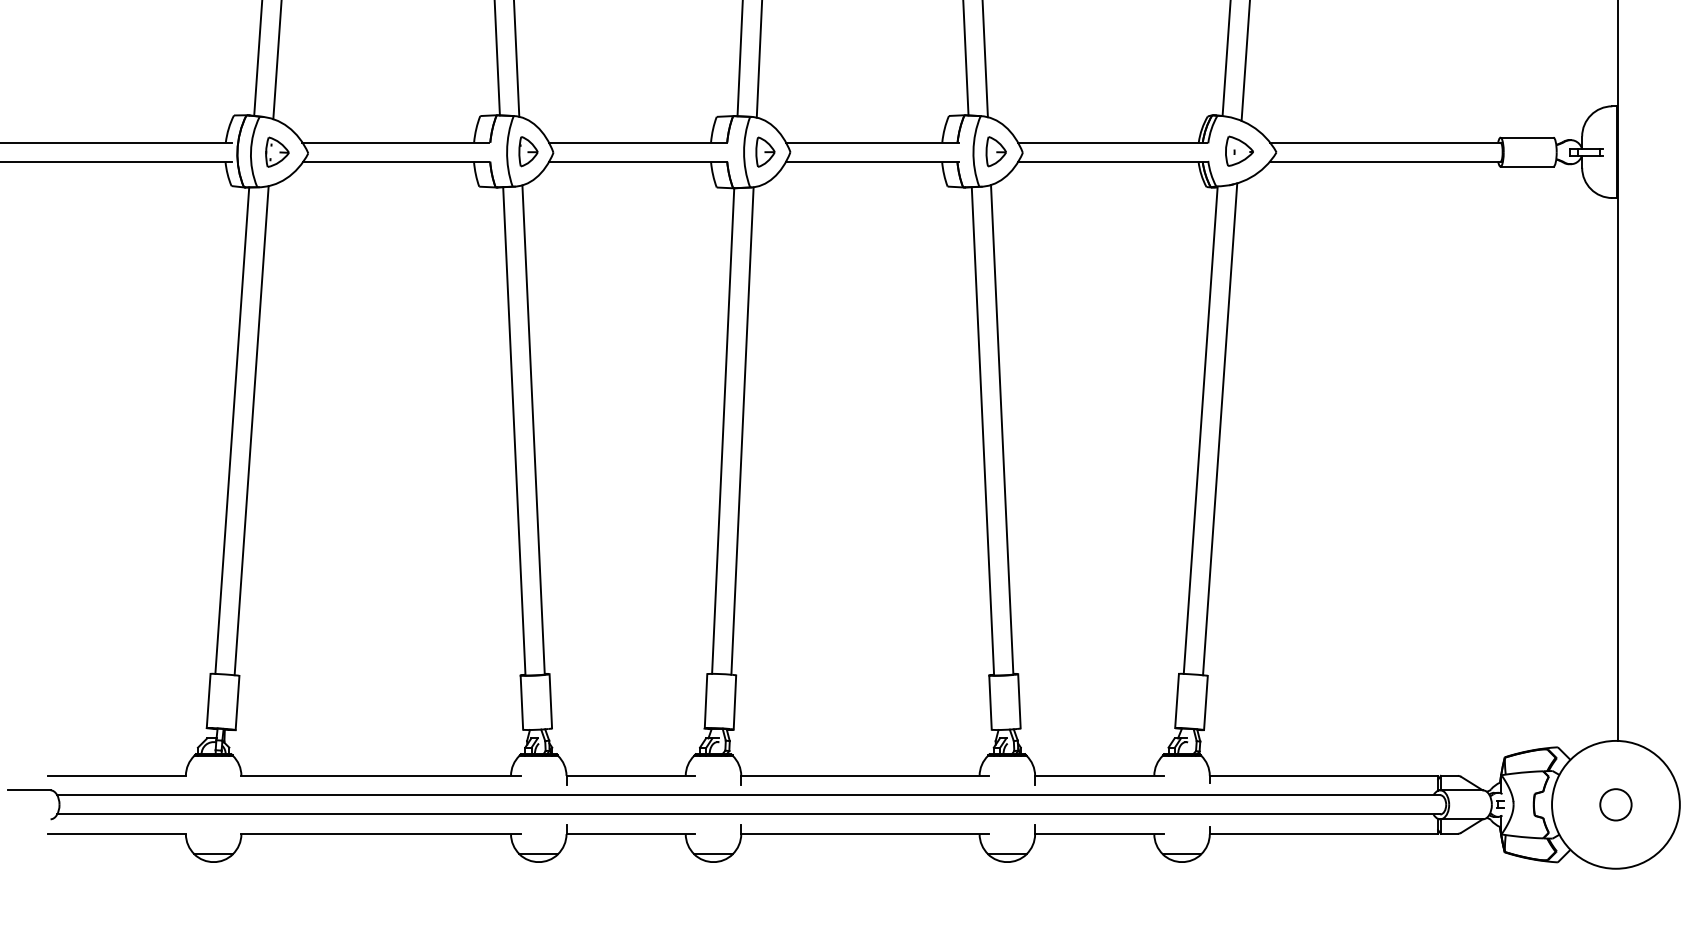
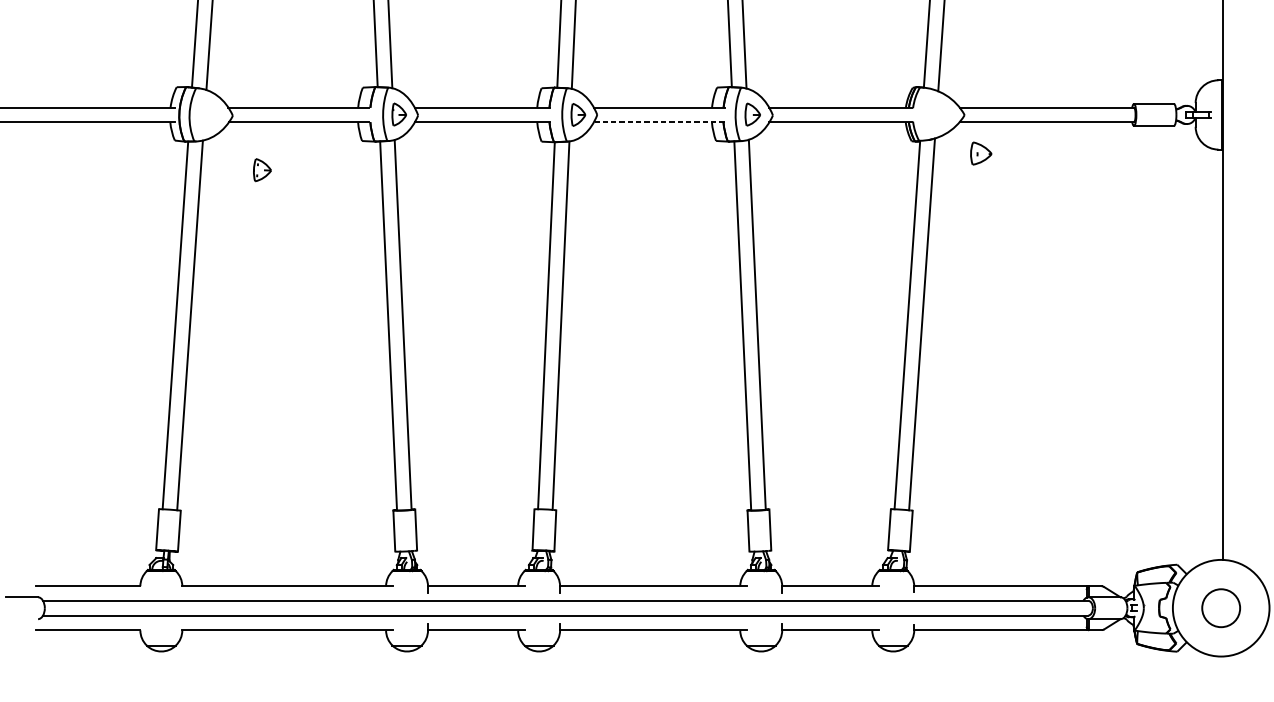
part: (1239, 150) -> (981, 152), moved
part: (277, 151) -> (262, 169), moved
line: (871, 161) -> (658, 121), solid -> dashed
circle: (1615, 804) -> (1220, 607), size x1.6

